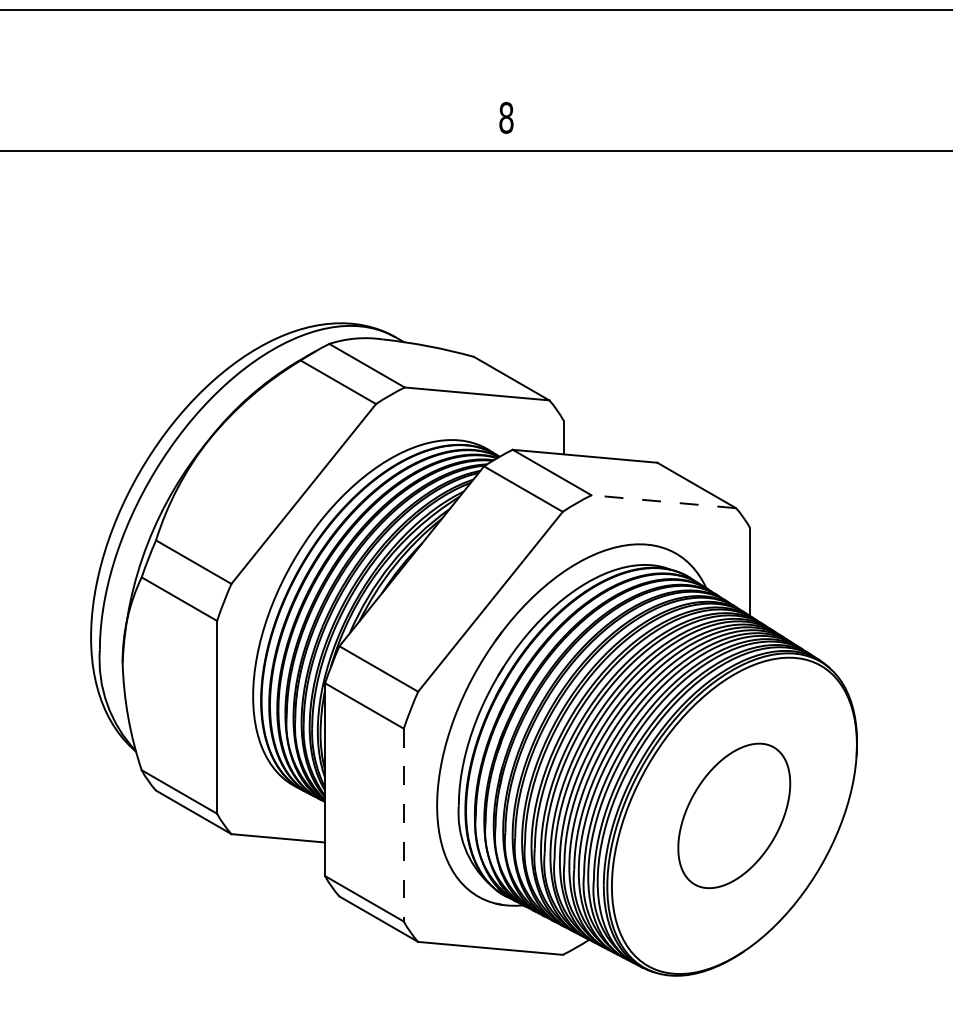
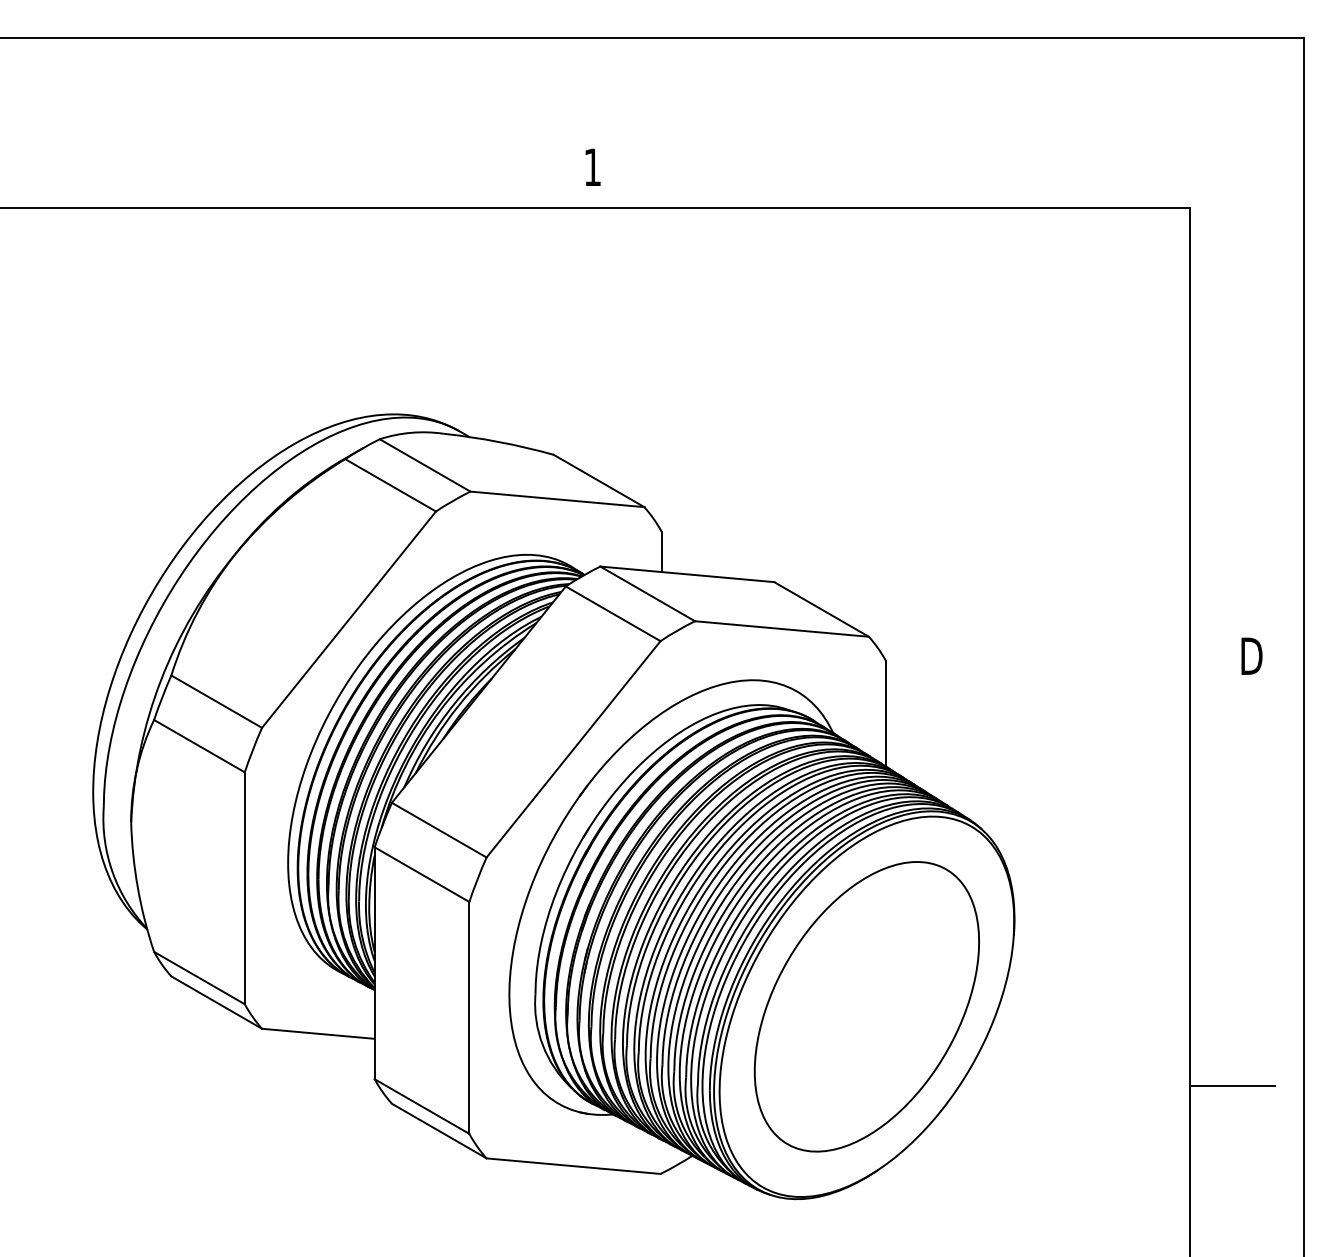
text: (506, 117) -> (592, 167), 8 -> 1
line: (663, 501) -> (781, 628), dashed -> solid
part: (734, 815) -> (866, 1006), size x1.67
line: (403, 824) -> (469, 1017), dashed -> solid

